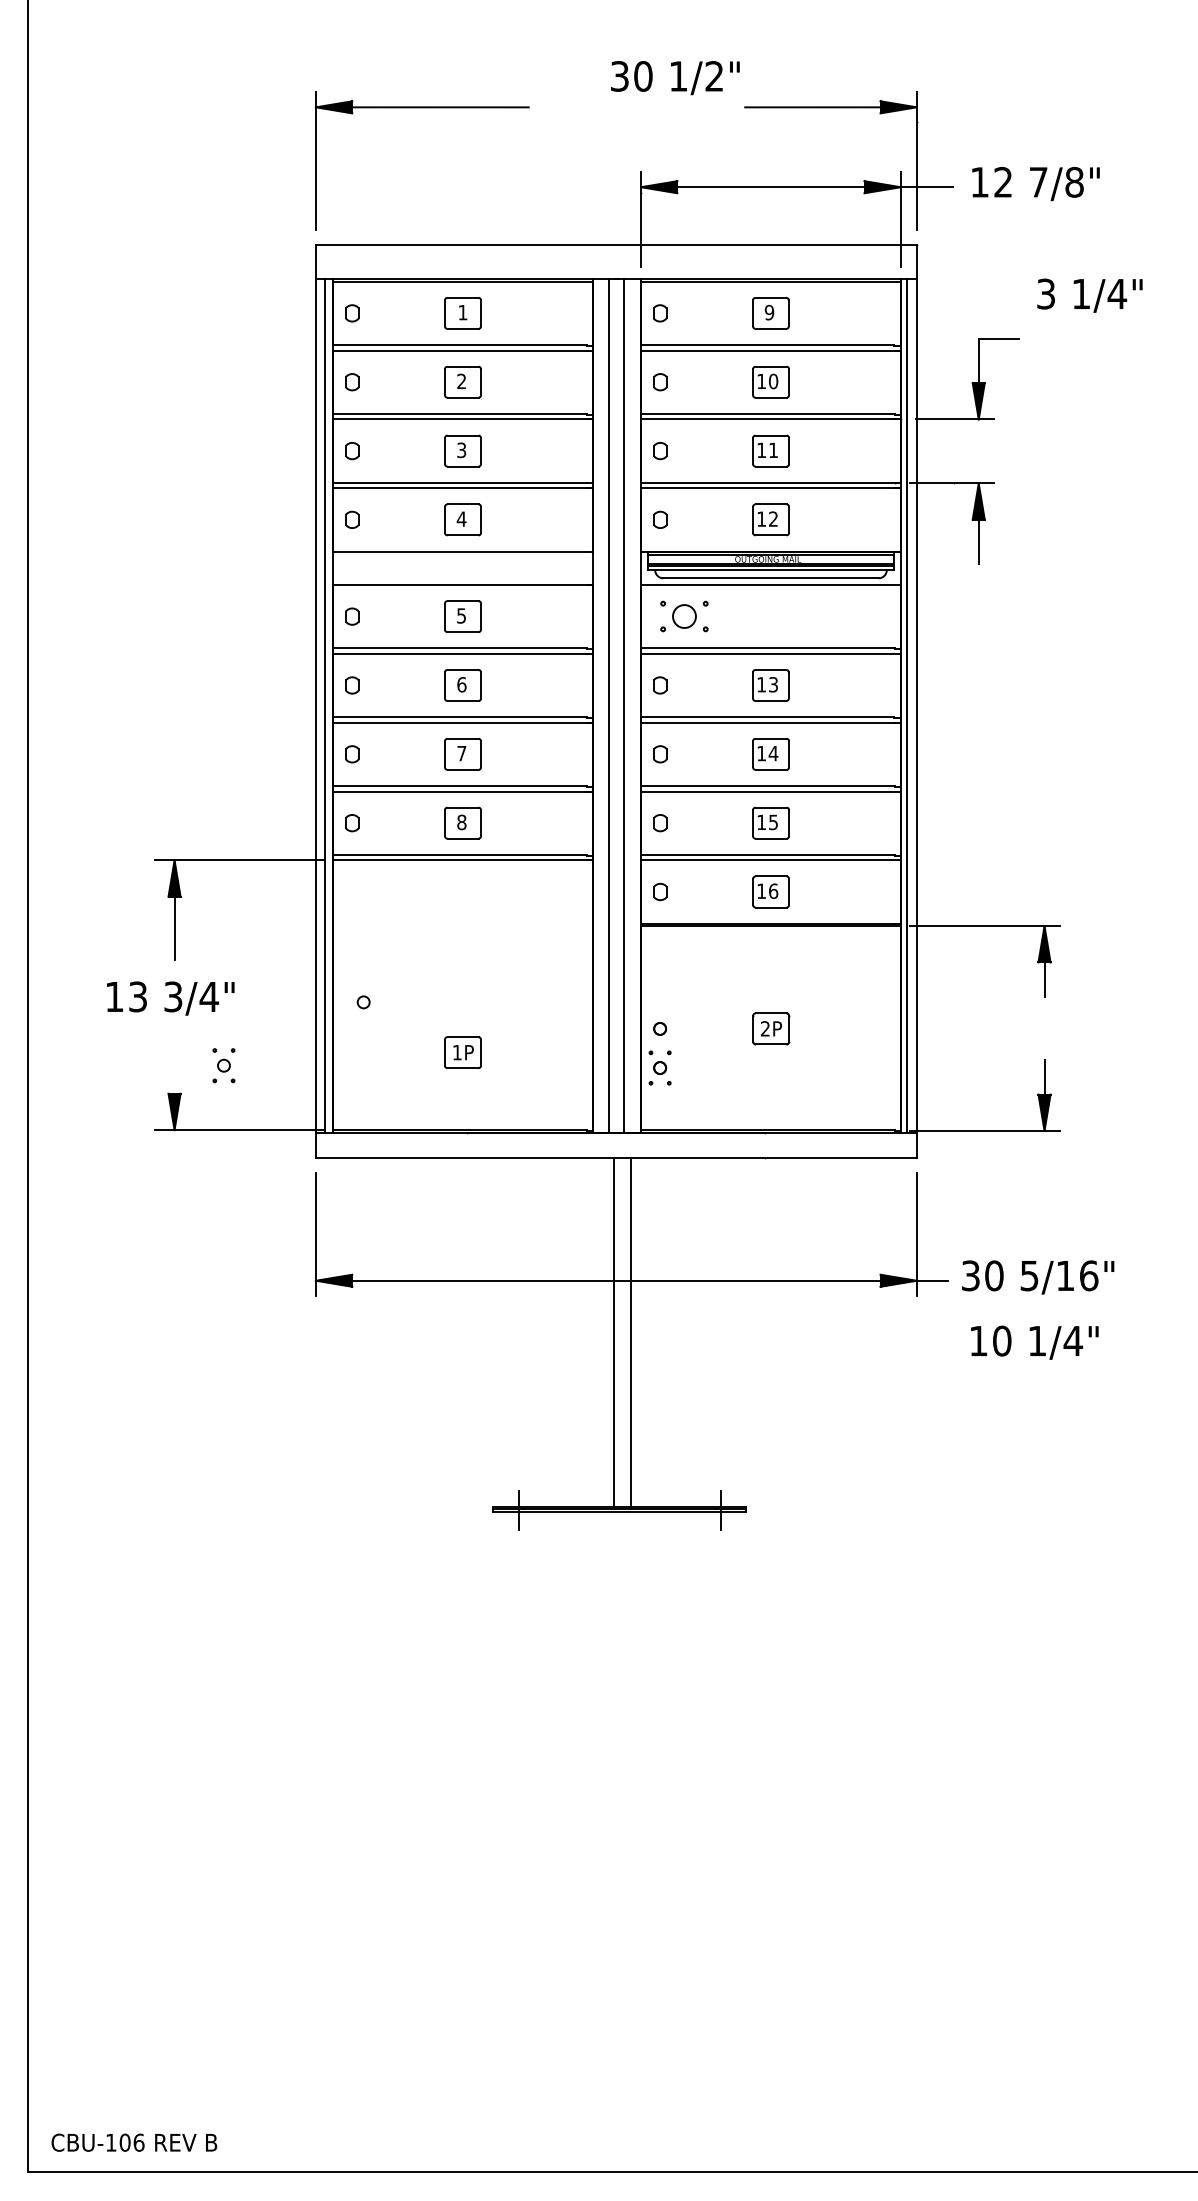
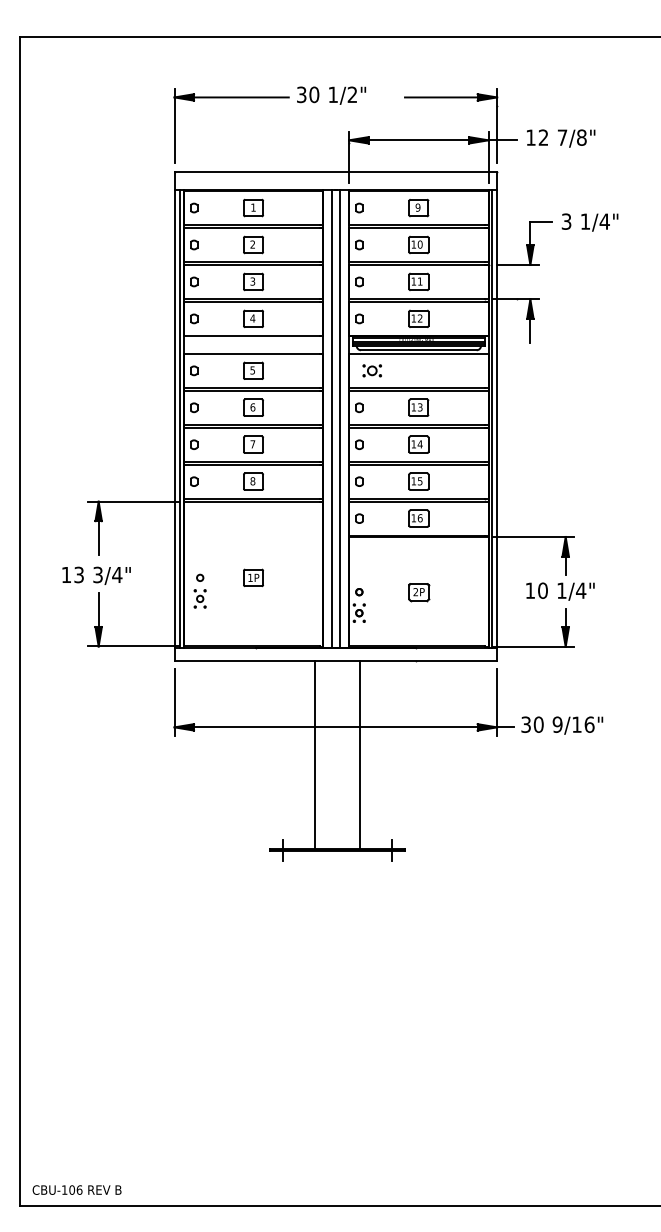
text: (675, 77) -> (331, 95), moved
text: (1088, 295) -> (589, 222), moved
part: (682, 615) -> (371, 370), size x0.71
part: (462, 1051) -> (253, 577), moved
line: (174, 1061) -> (98, 609), added
part: (222, 1064) -> (199, 598), moved
text: (1029, 1275) -> (557, 724), 5/16" -> 9/16"
line: (613, 1331) -> (360, 754), moved
line: (630, 1331) -> (314, 754), moved
text: (1034, 1342) -> (560, 591), moved

